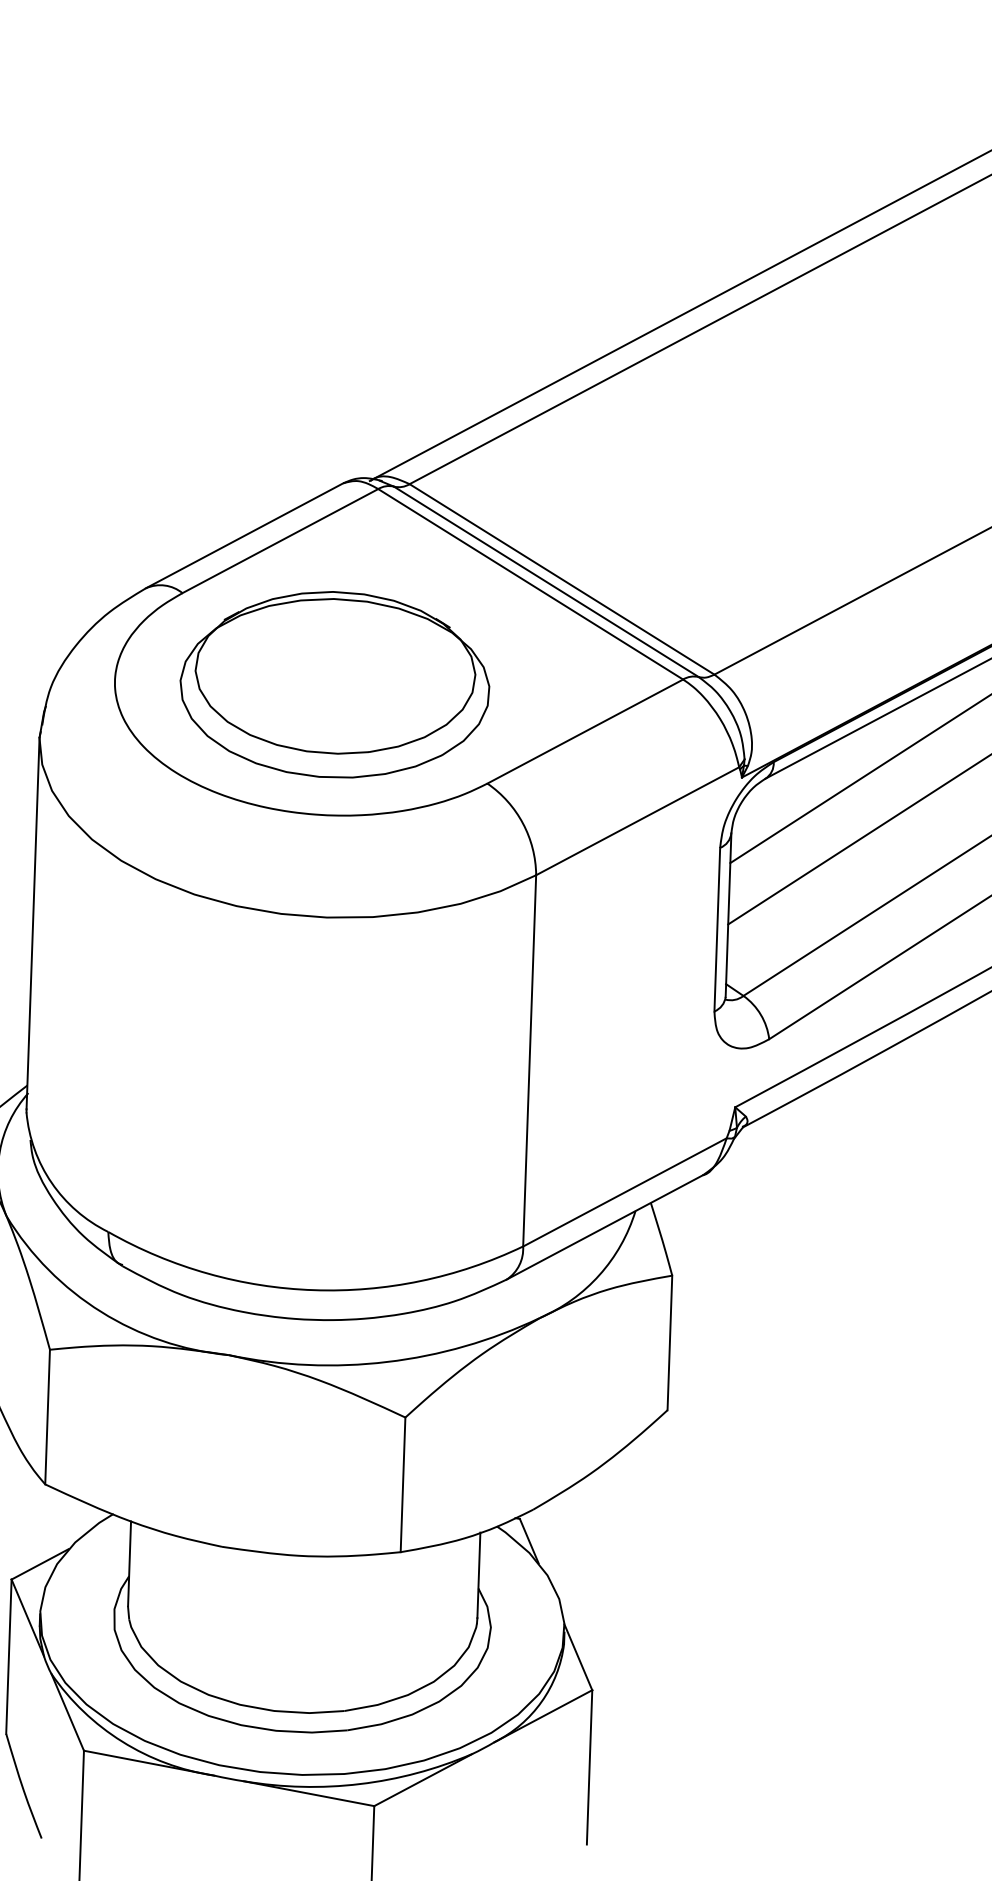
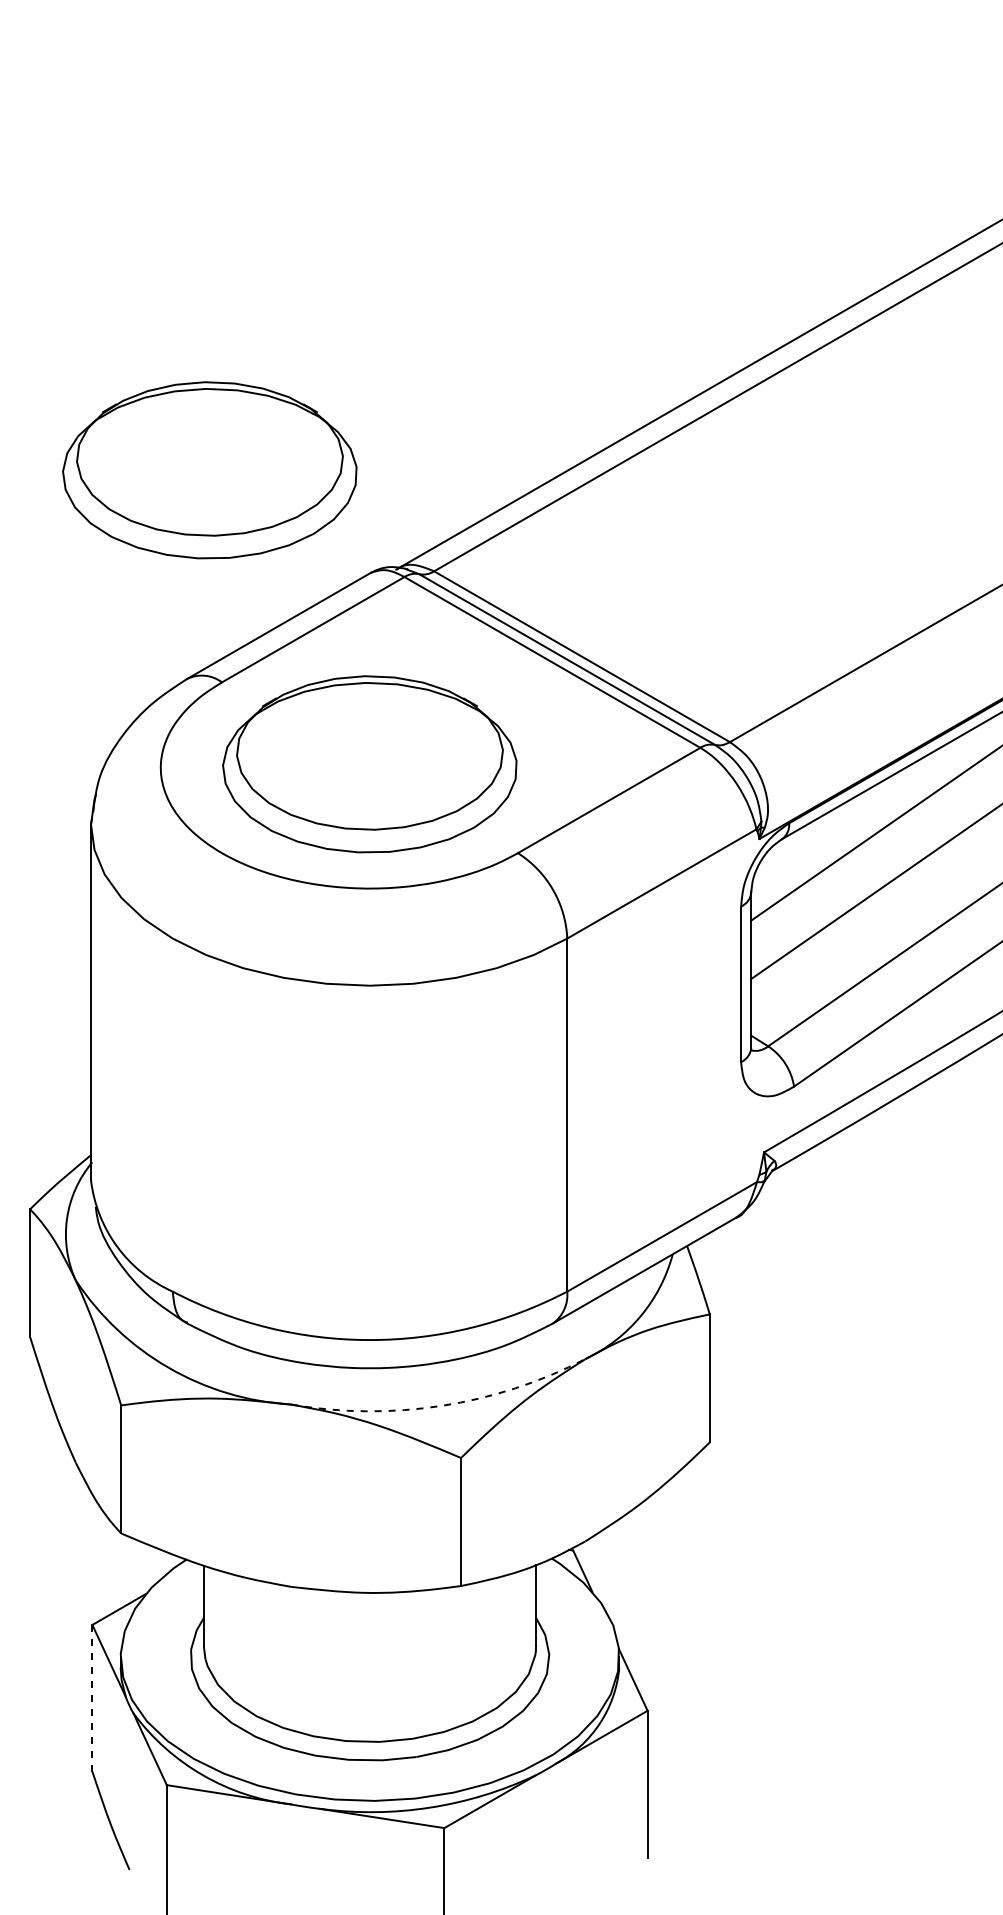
part: (177, 369) -> (209, 470), added
arc: (387, 1361) -> (442, 1405), solid -> dashed
line: (8, 1656) -> (92, 1698), solid -> dashed

